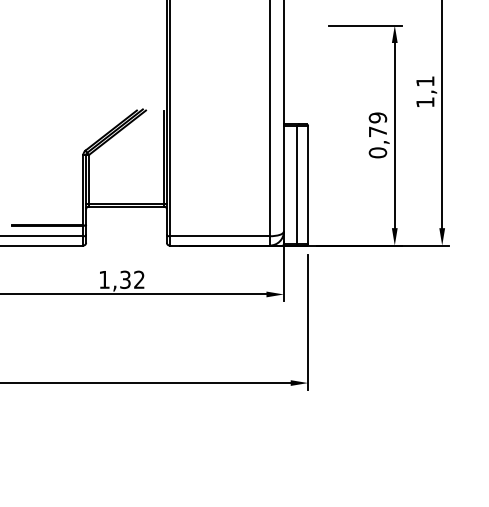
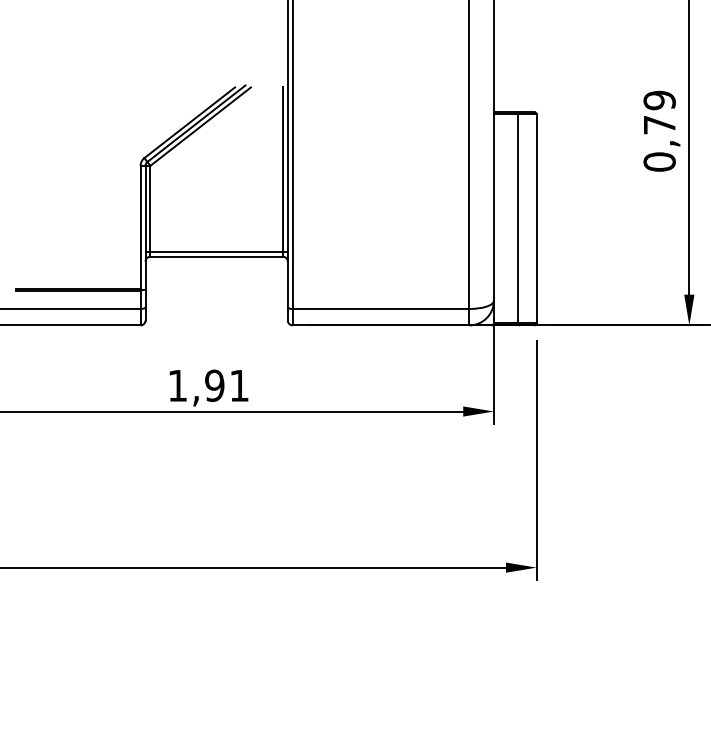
text: (132, 279) -> (227, 385), 1,32 -> 1,91

